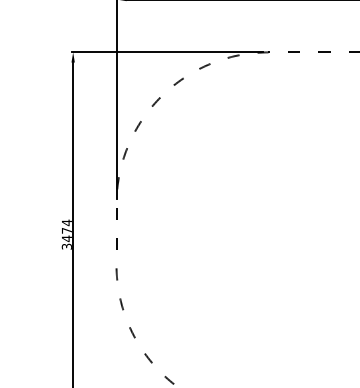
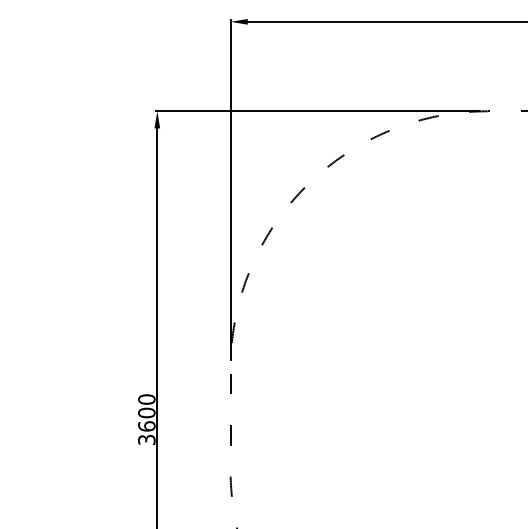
text: (66, 230) -> (146, 412), 3474 -> 3600

